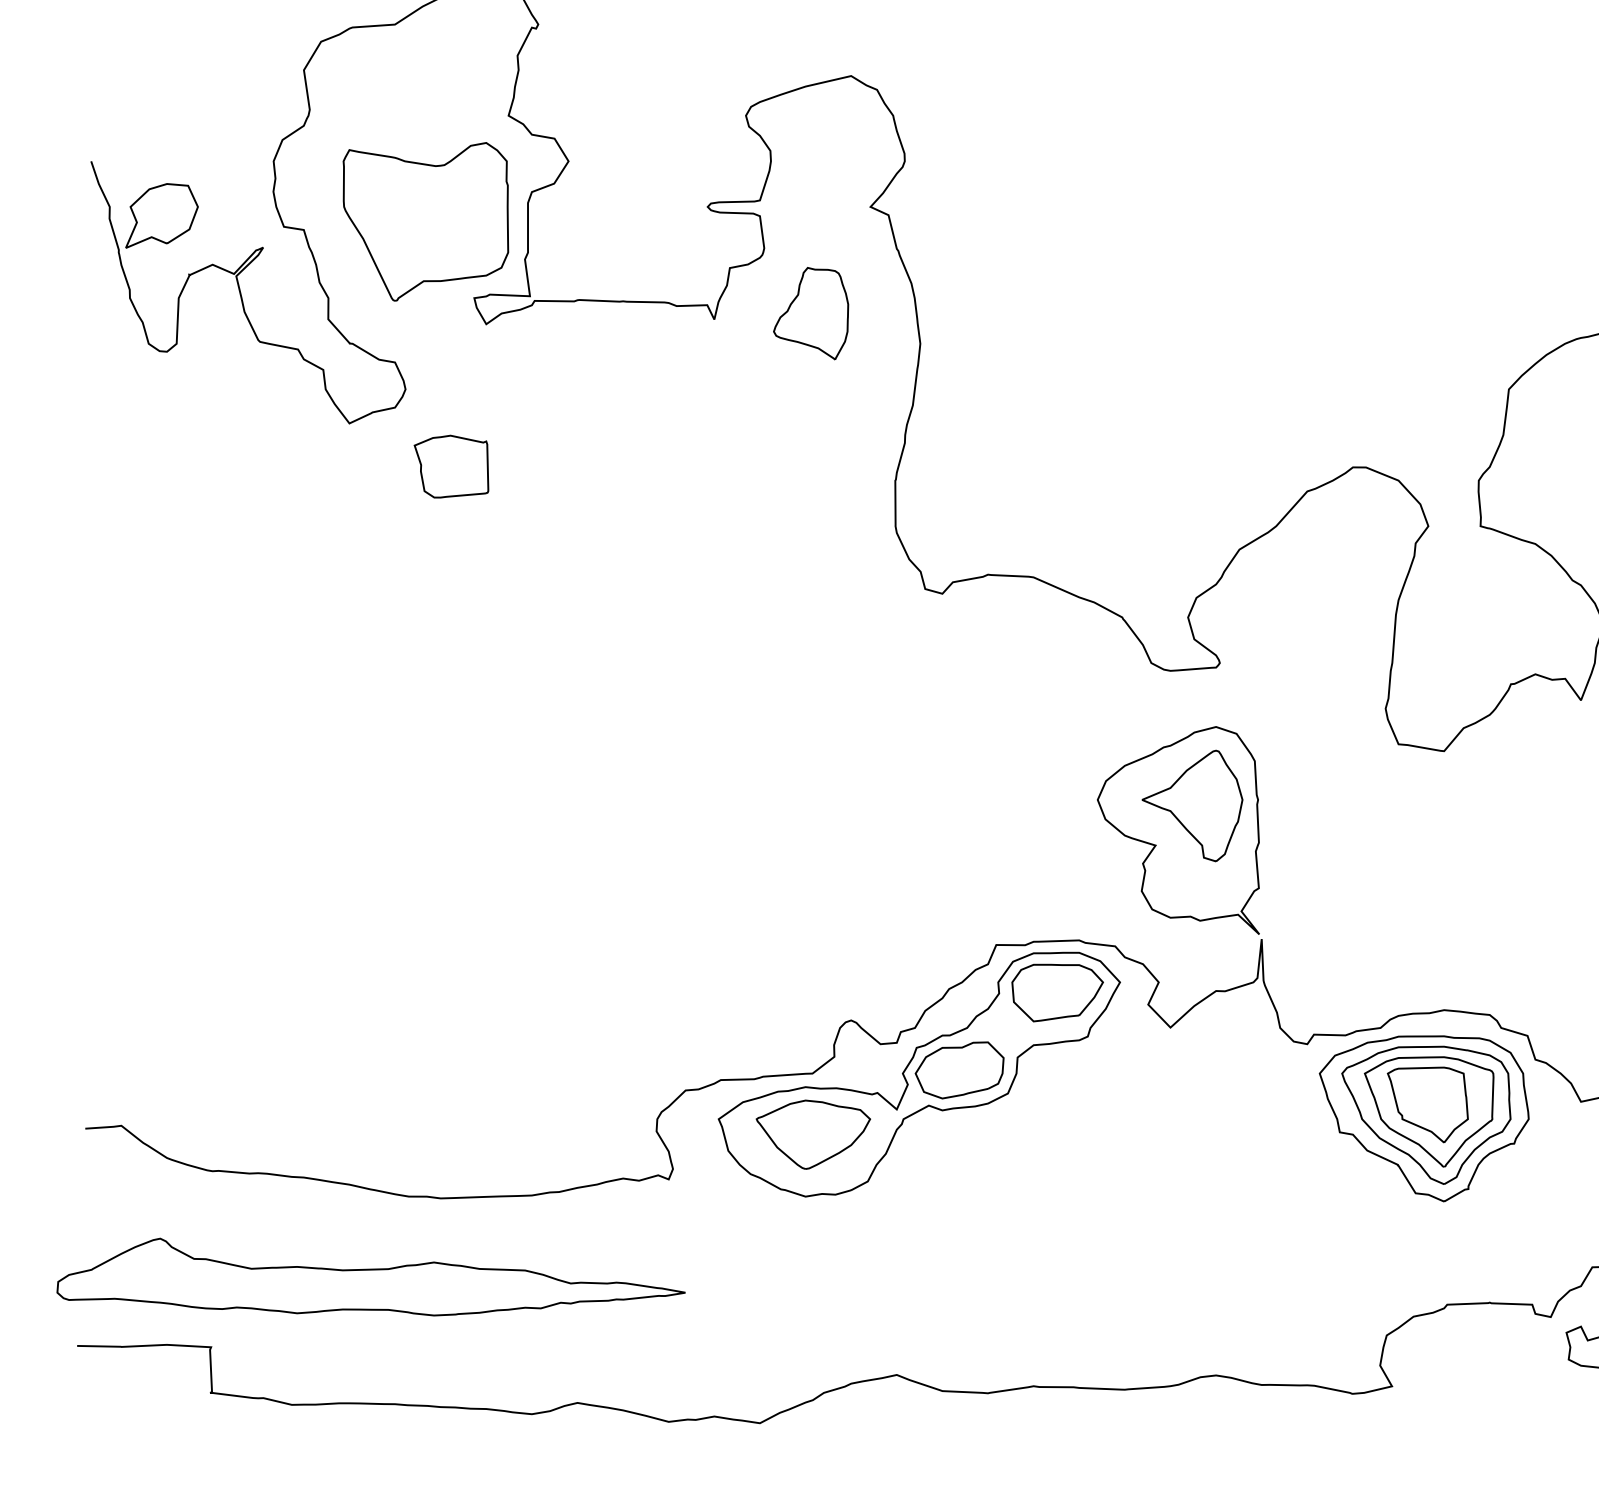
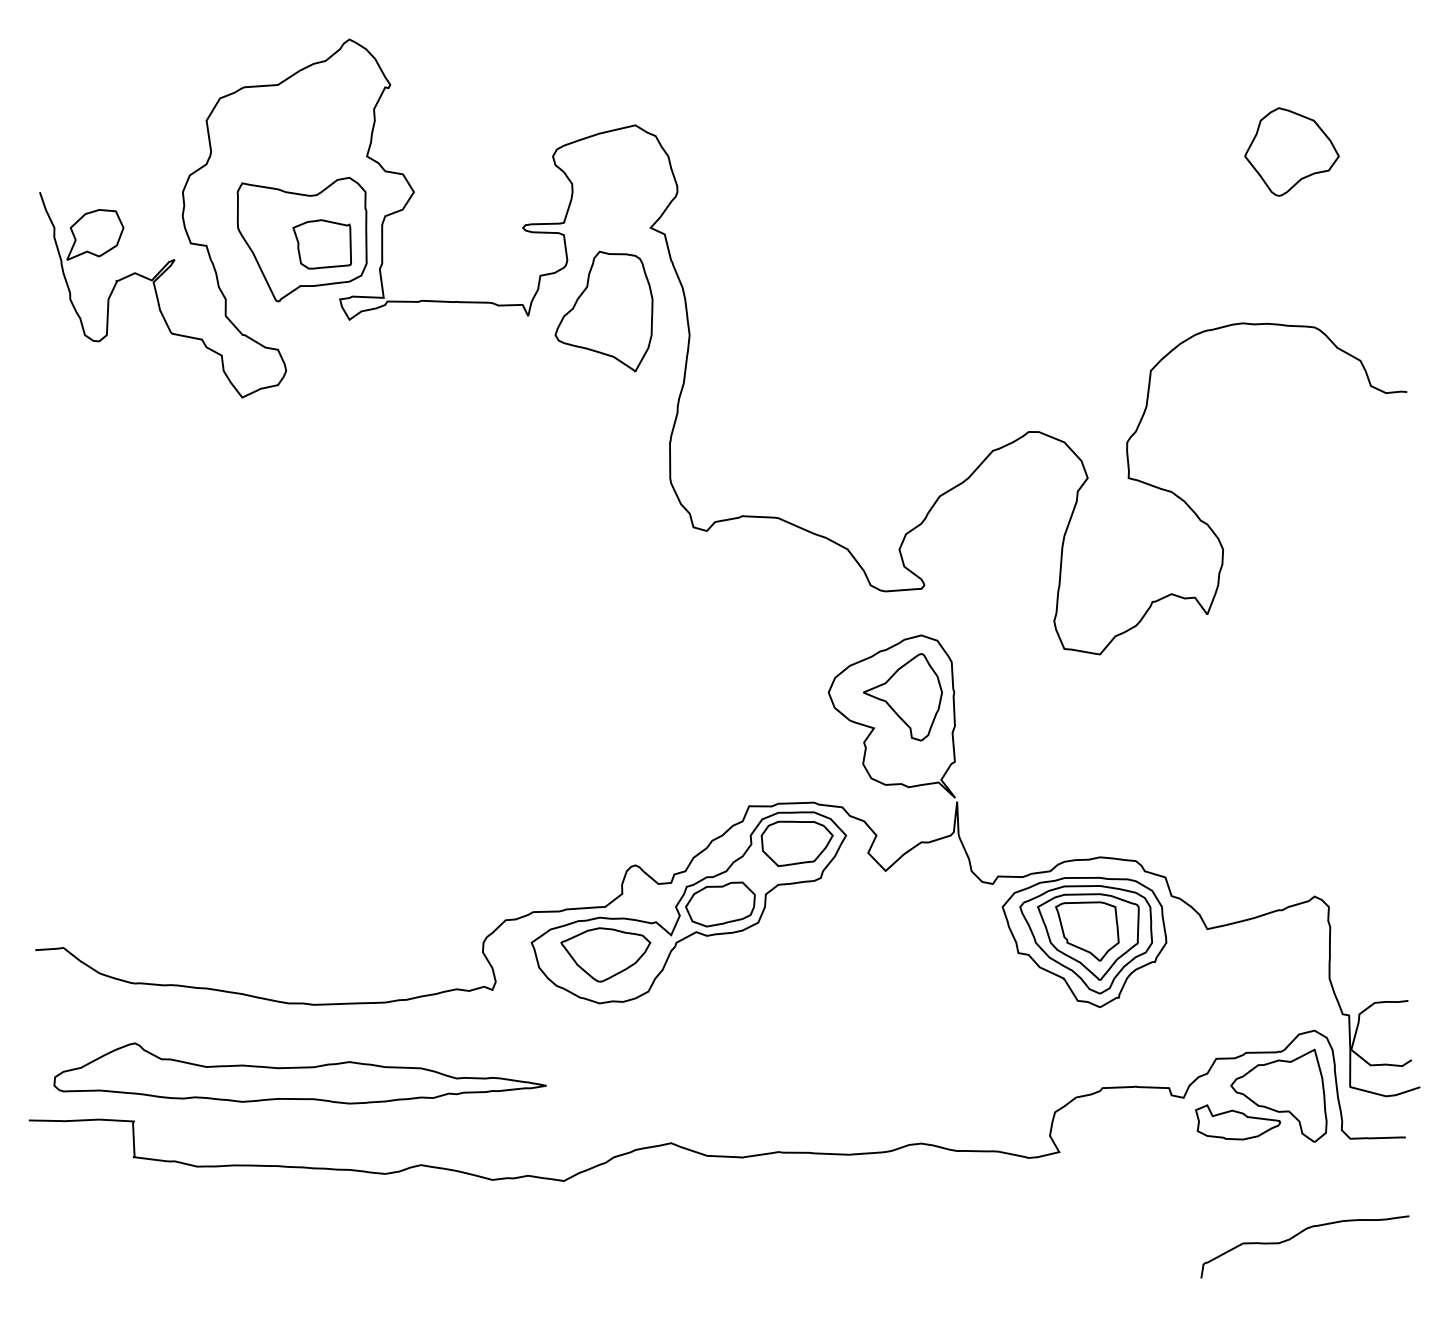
part: (810, 313) -> (603, 311), size x1.67
part: (450, 466) -> (321, 244), moved
part: (370, 1277) -> (299, 1073), moved

